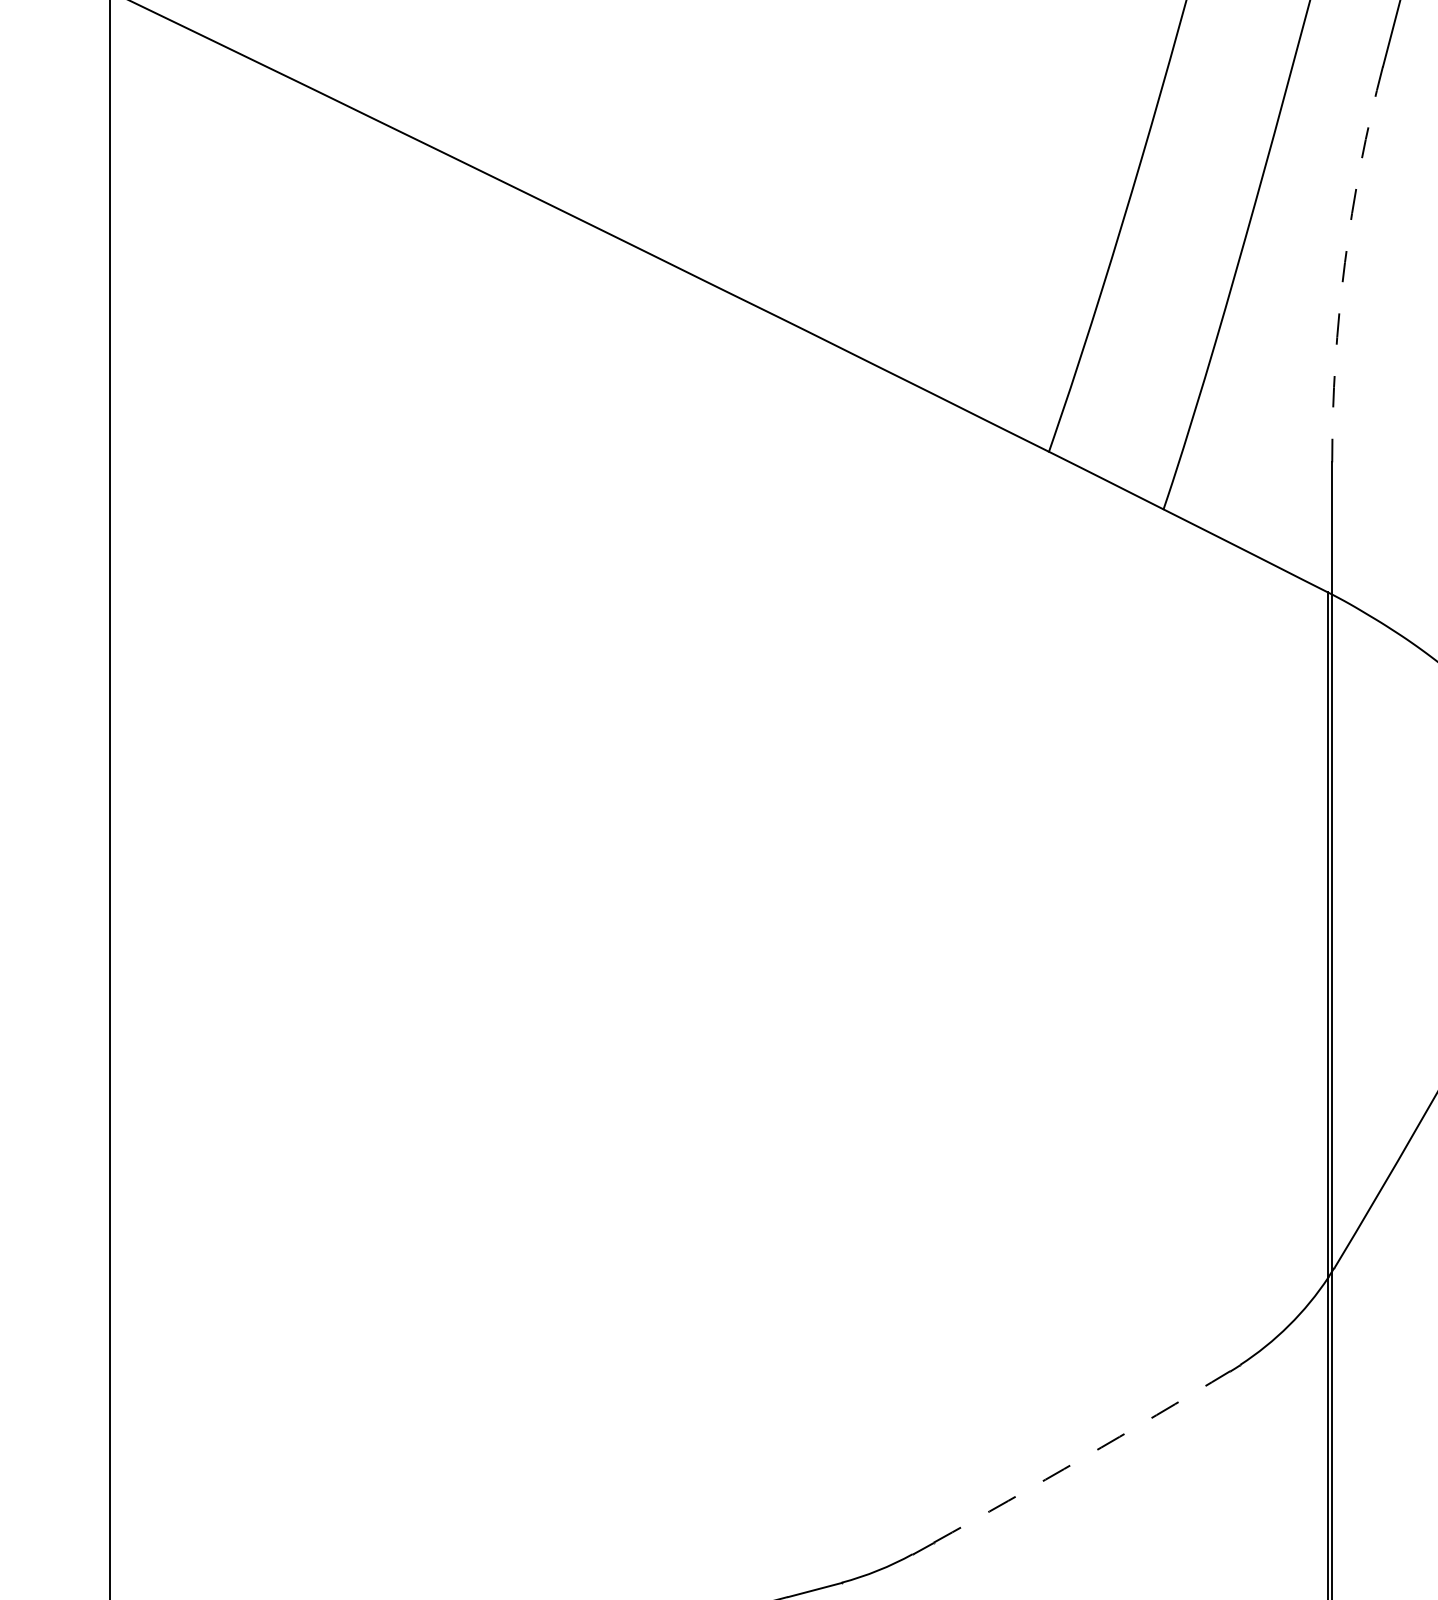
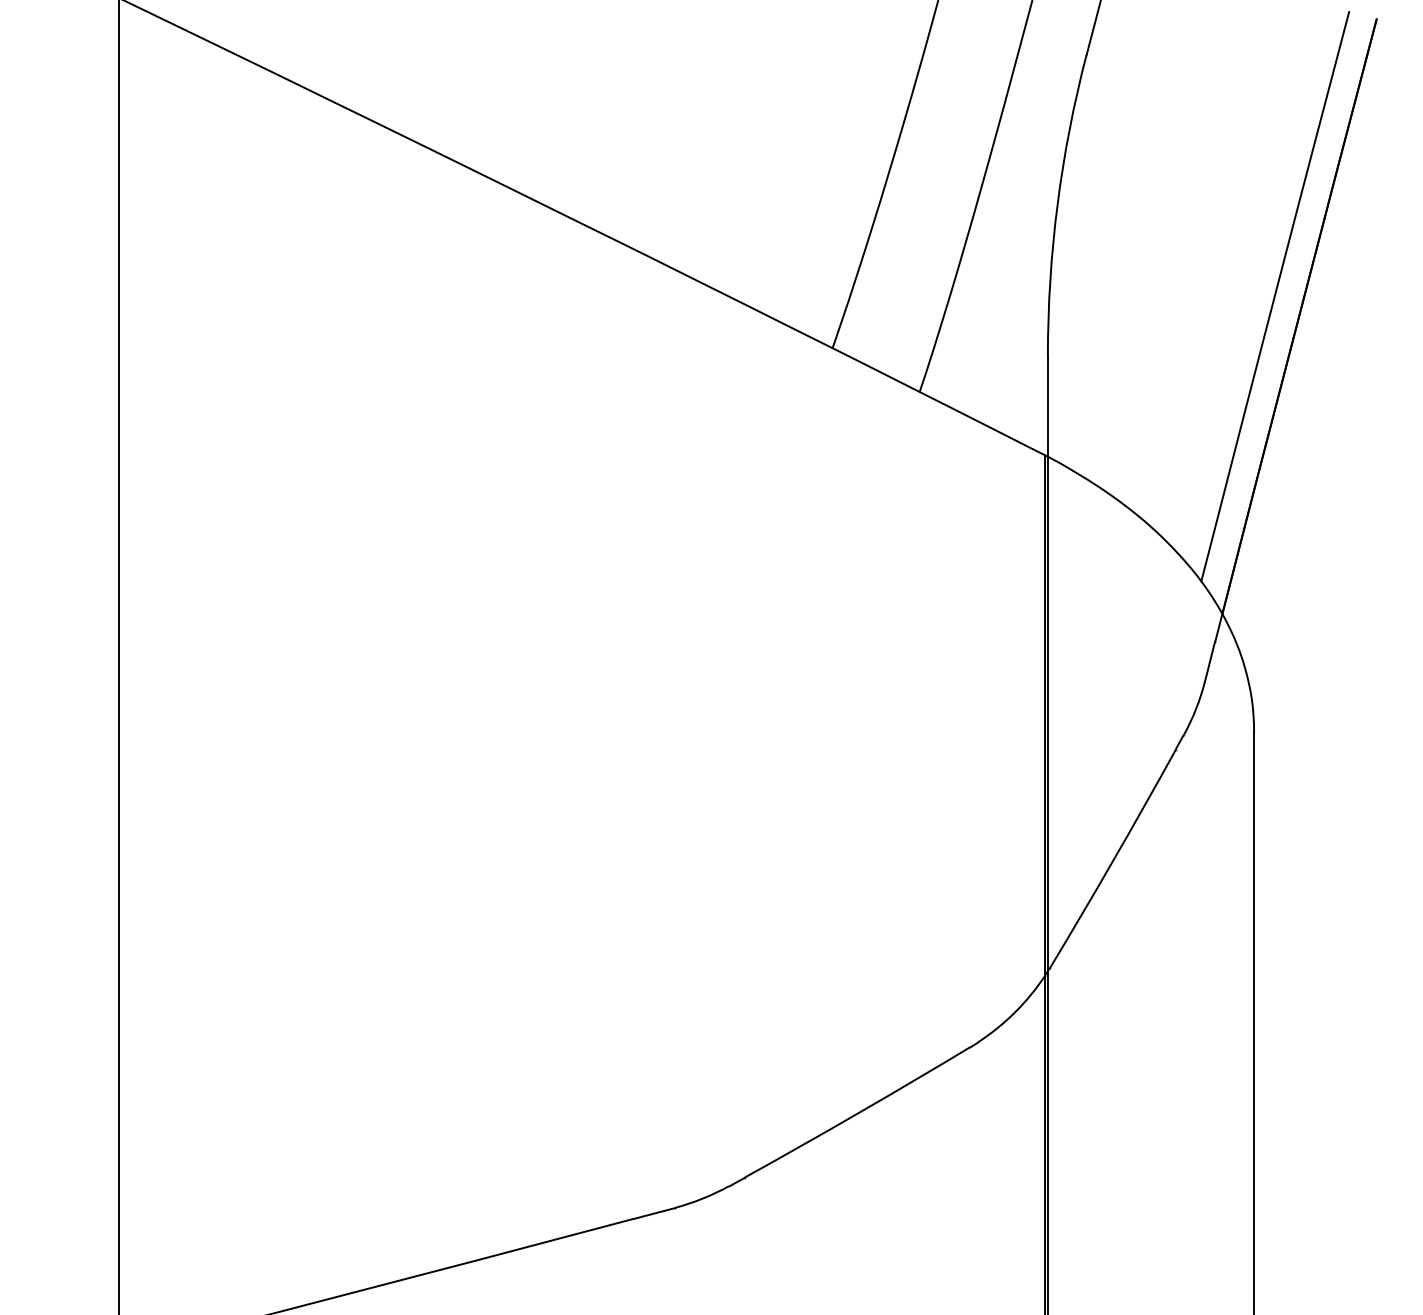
arc: (1344, 262) -> (1057, 204), dashed -> solid
arc: (1083, 1458) -> (858, 1113), dashed -> solid

